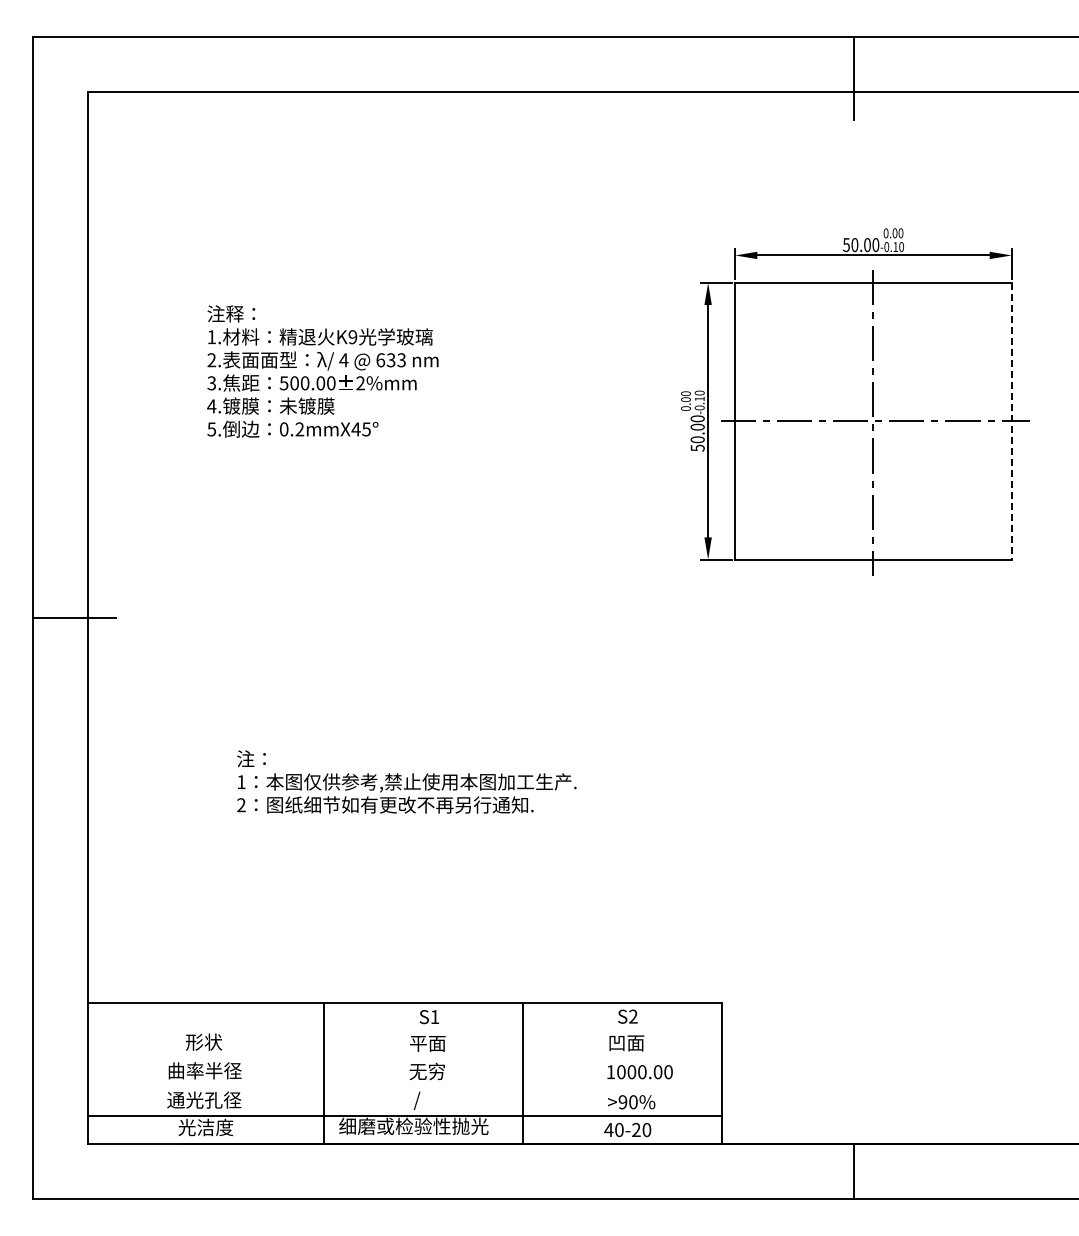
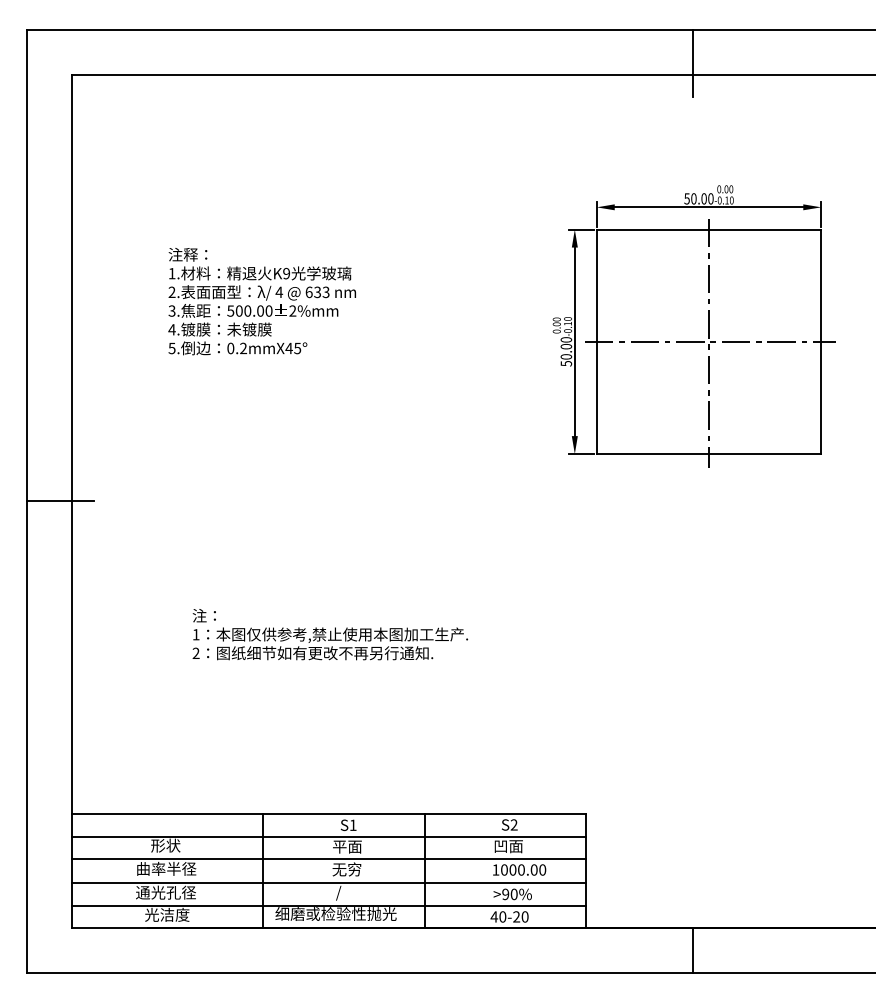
line: (1011, 421) -> (820, 342), dashed -> solid
line: (404, 1031) -> (328, 837), added
line: (404, 1058) -> (328, 858), added
line: (404, 1088) -> (328, 883), added

